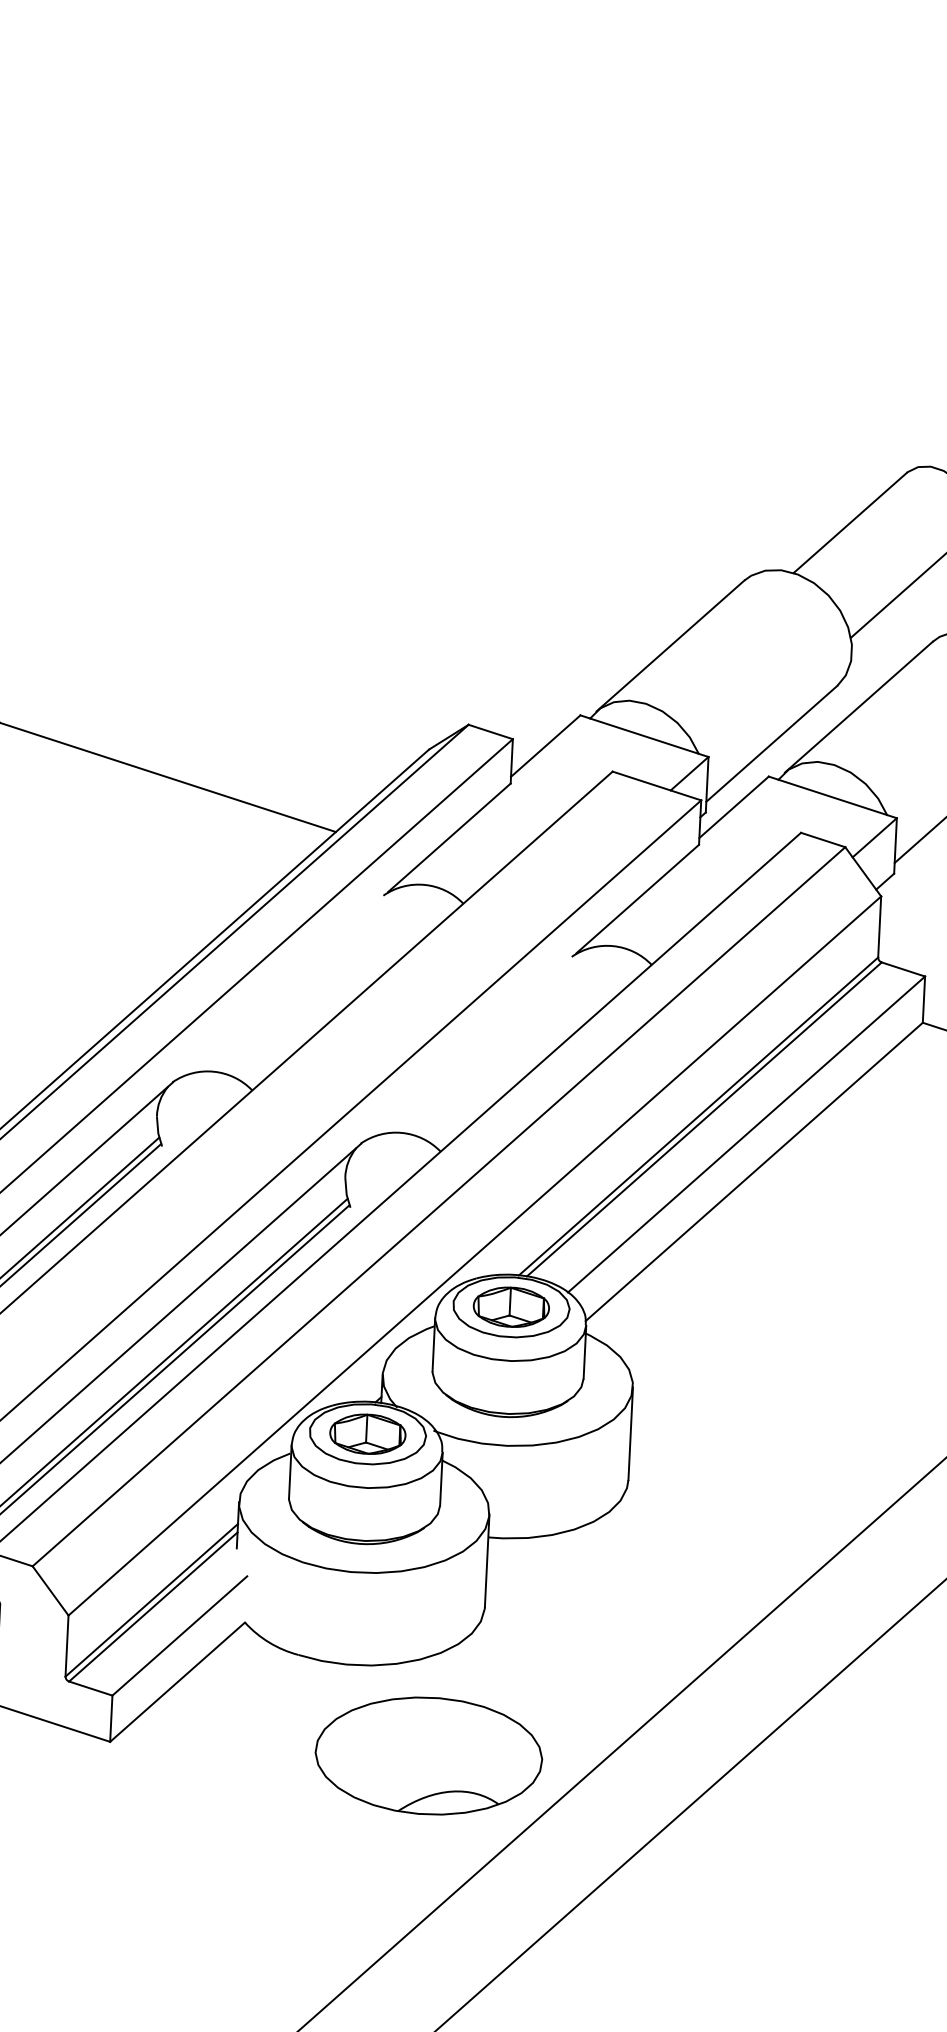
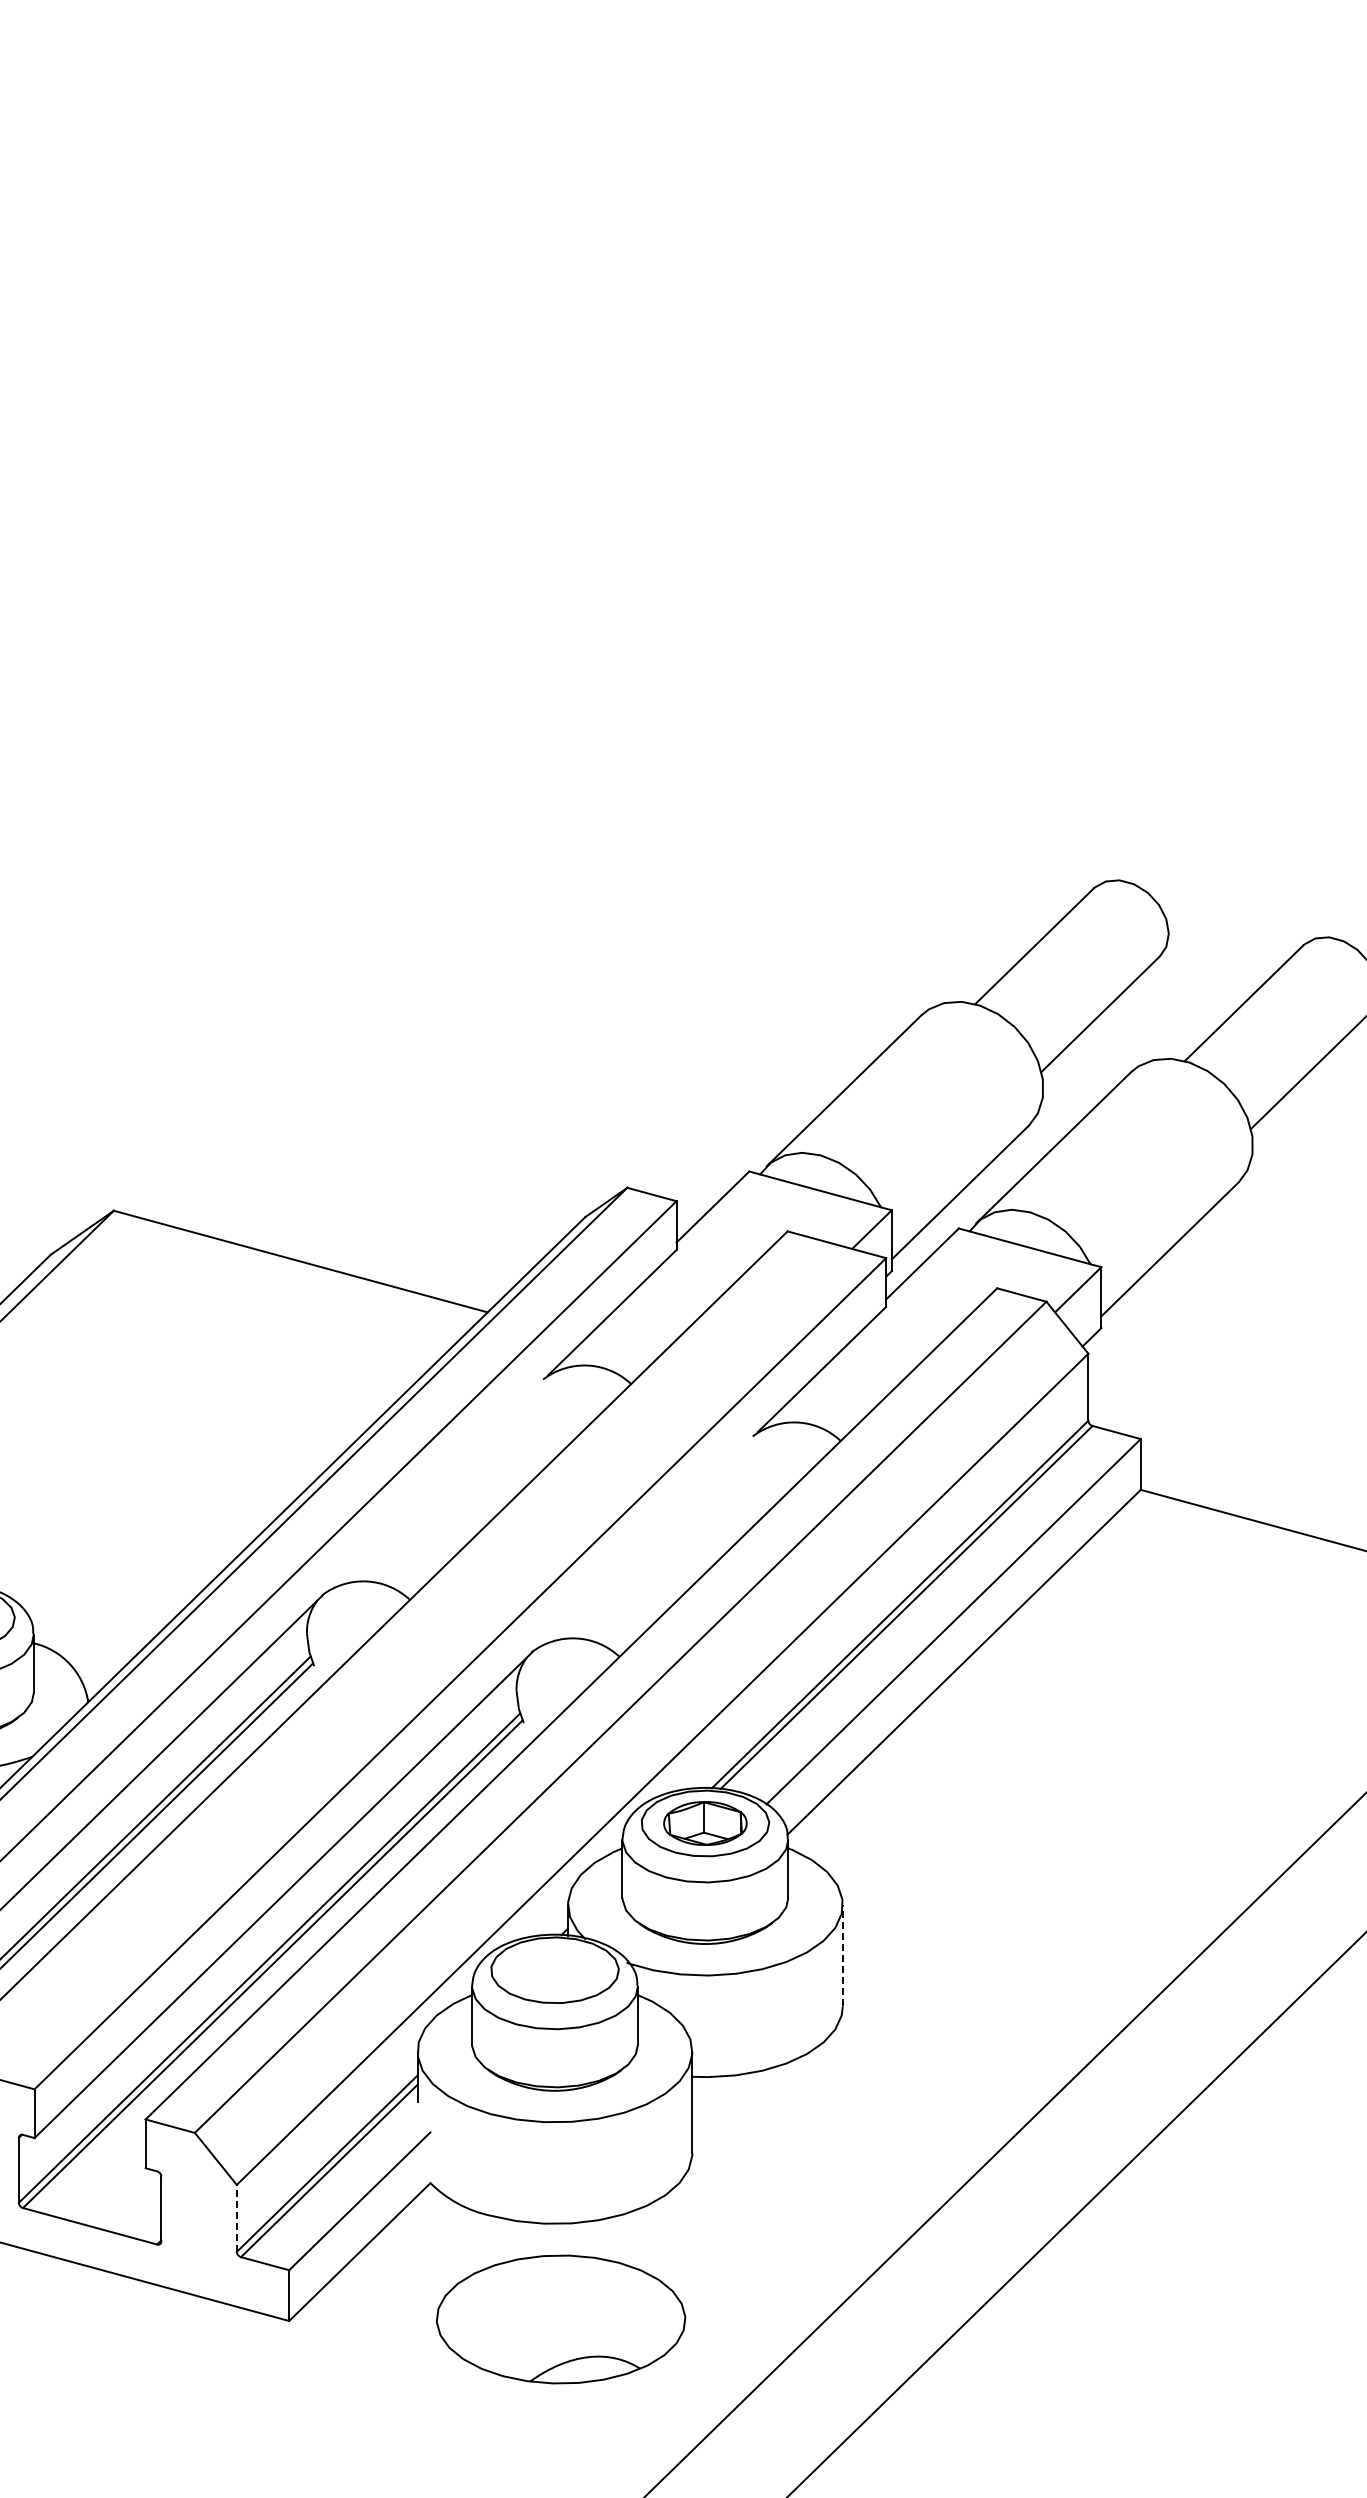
line: (630, 1433) -> (842, 1955), solid -> dashed
part: (367, 1434) -> (554, 1970), removed
line: (66, 1646) -> (236, 2218), solid -> dashed
part: (428, 1756) -> (560, 2319), moved

